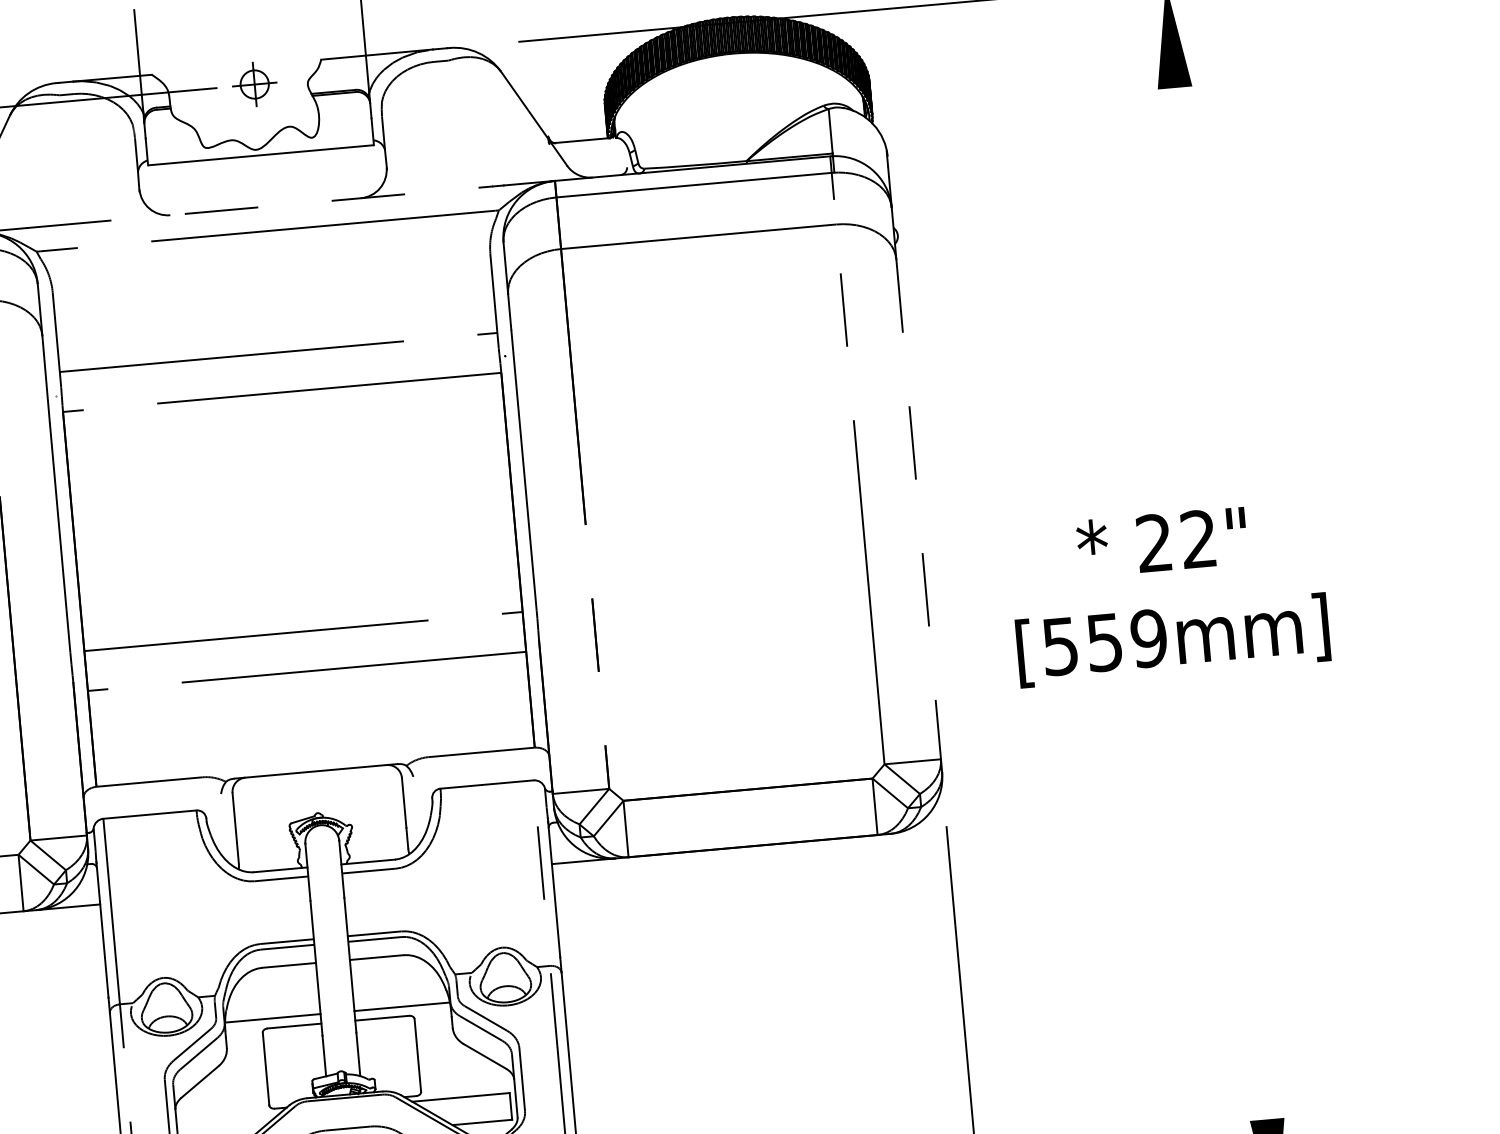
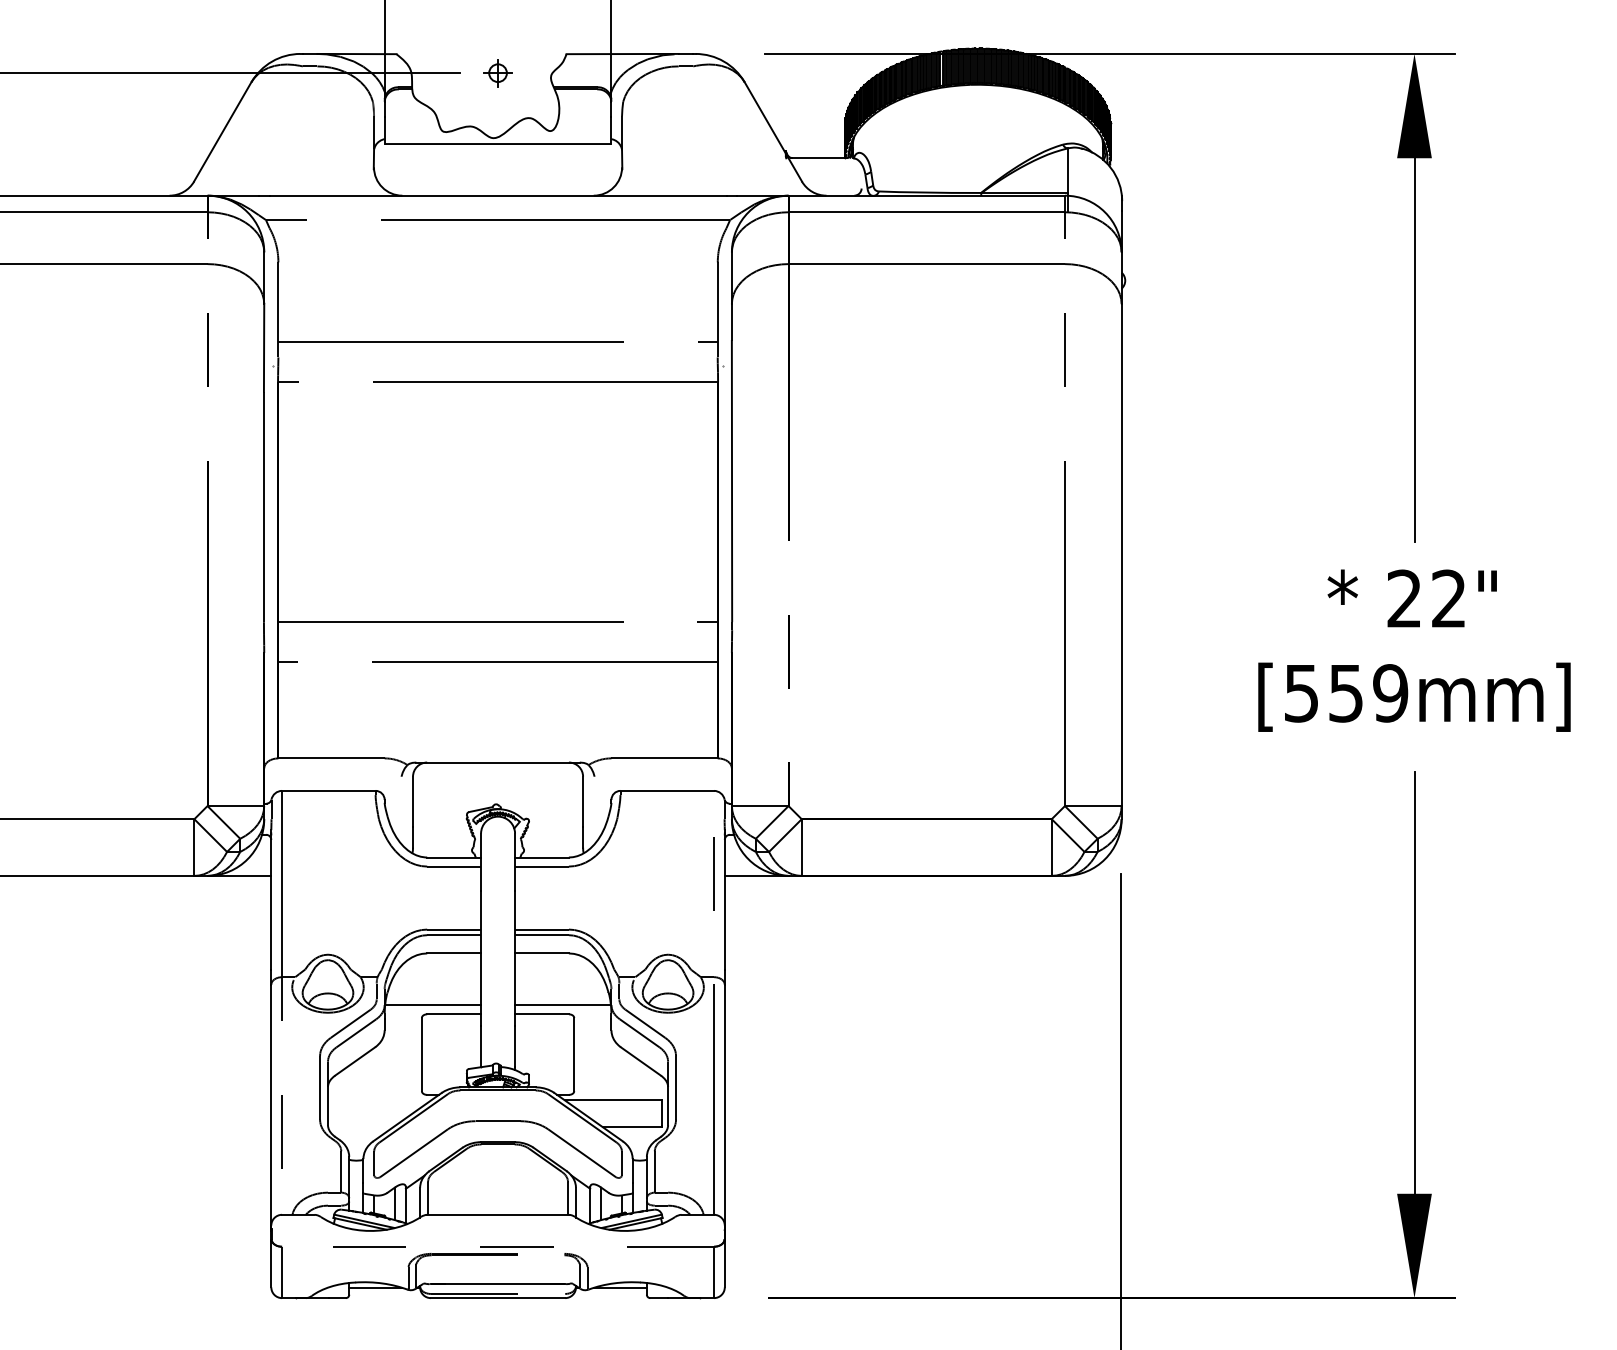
part: (254, 85) -> (497, 73), size x0.62
line: (266, 206) -> (498, 195), dashed -> solid
line: (1192, 279) -> (1414, 350), added
line: (918, 509) -> (1121, 555), dashed -> solid
text: (1169, 593) -> (1414, 650), moved
line: (1248, 908) -> (1414, 982), added

